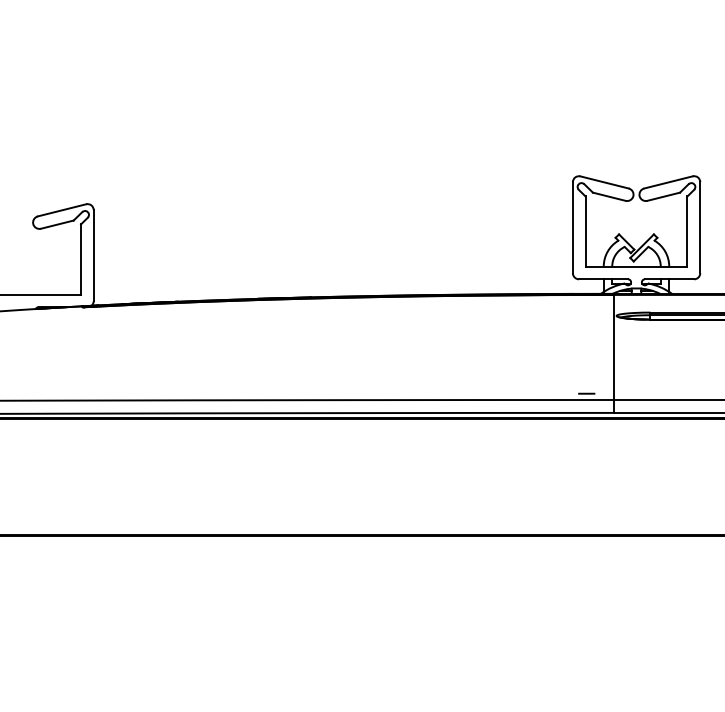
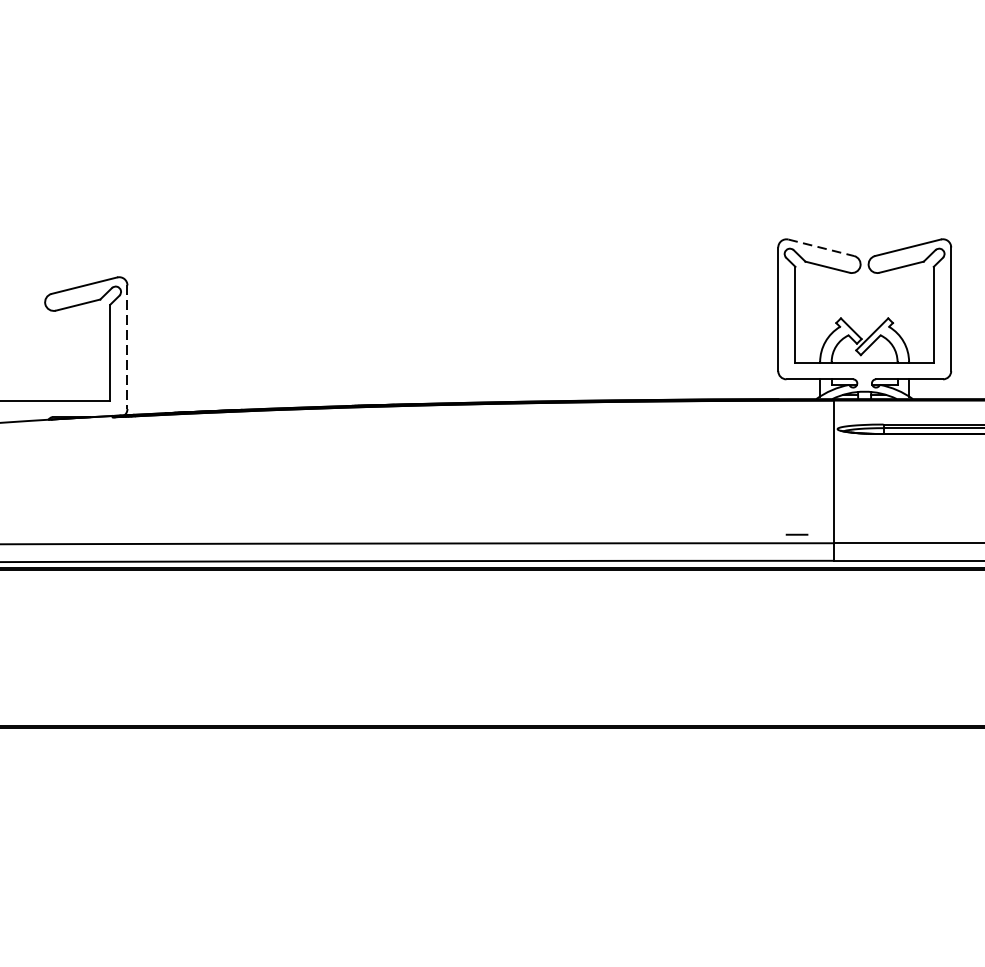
line: (604, 182) -> (821, 247), solid -> dashed
line: (93, 256) -> (127, 348), solid -> dashed

